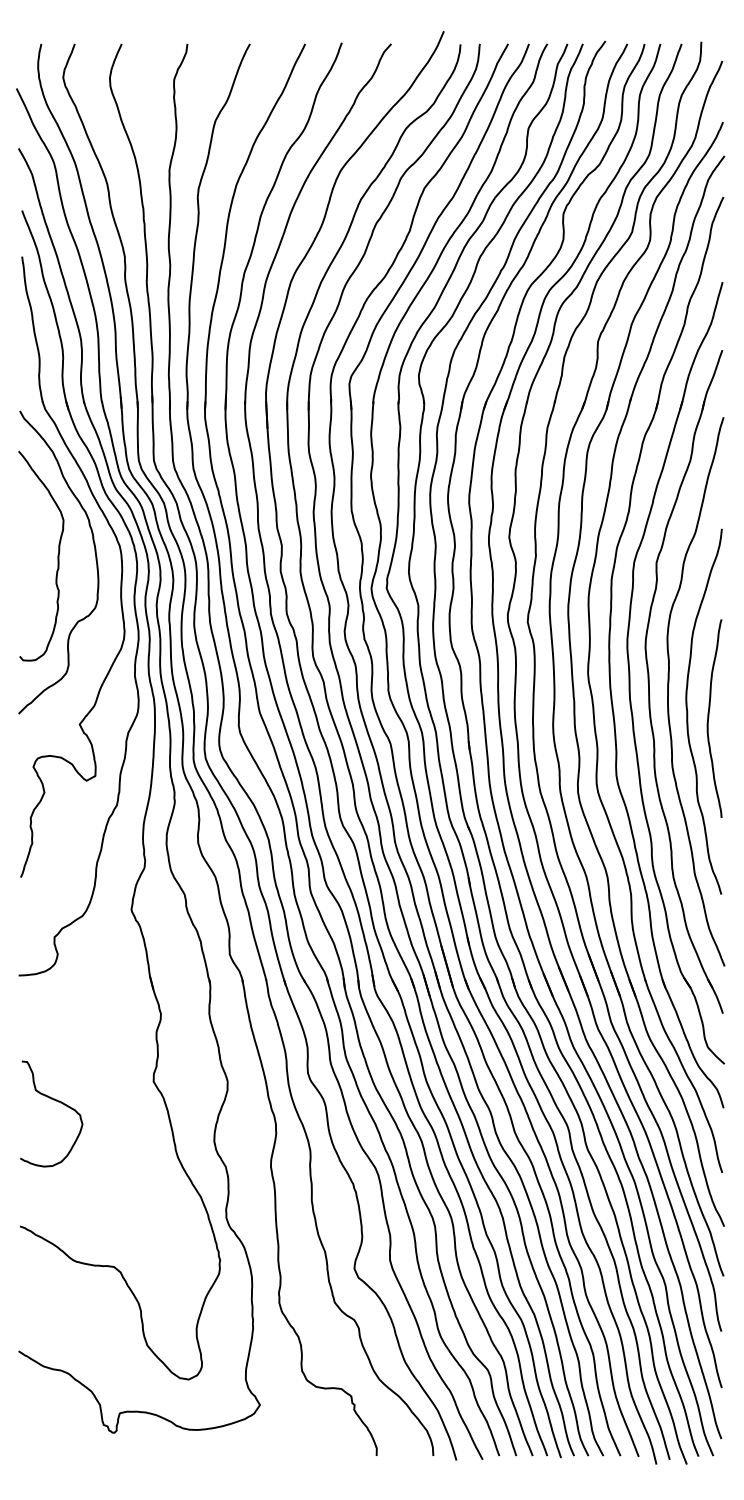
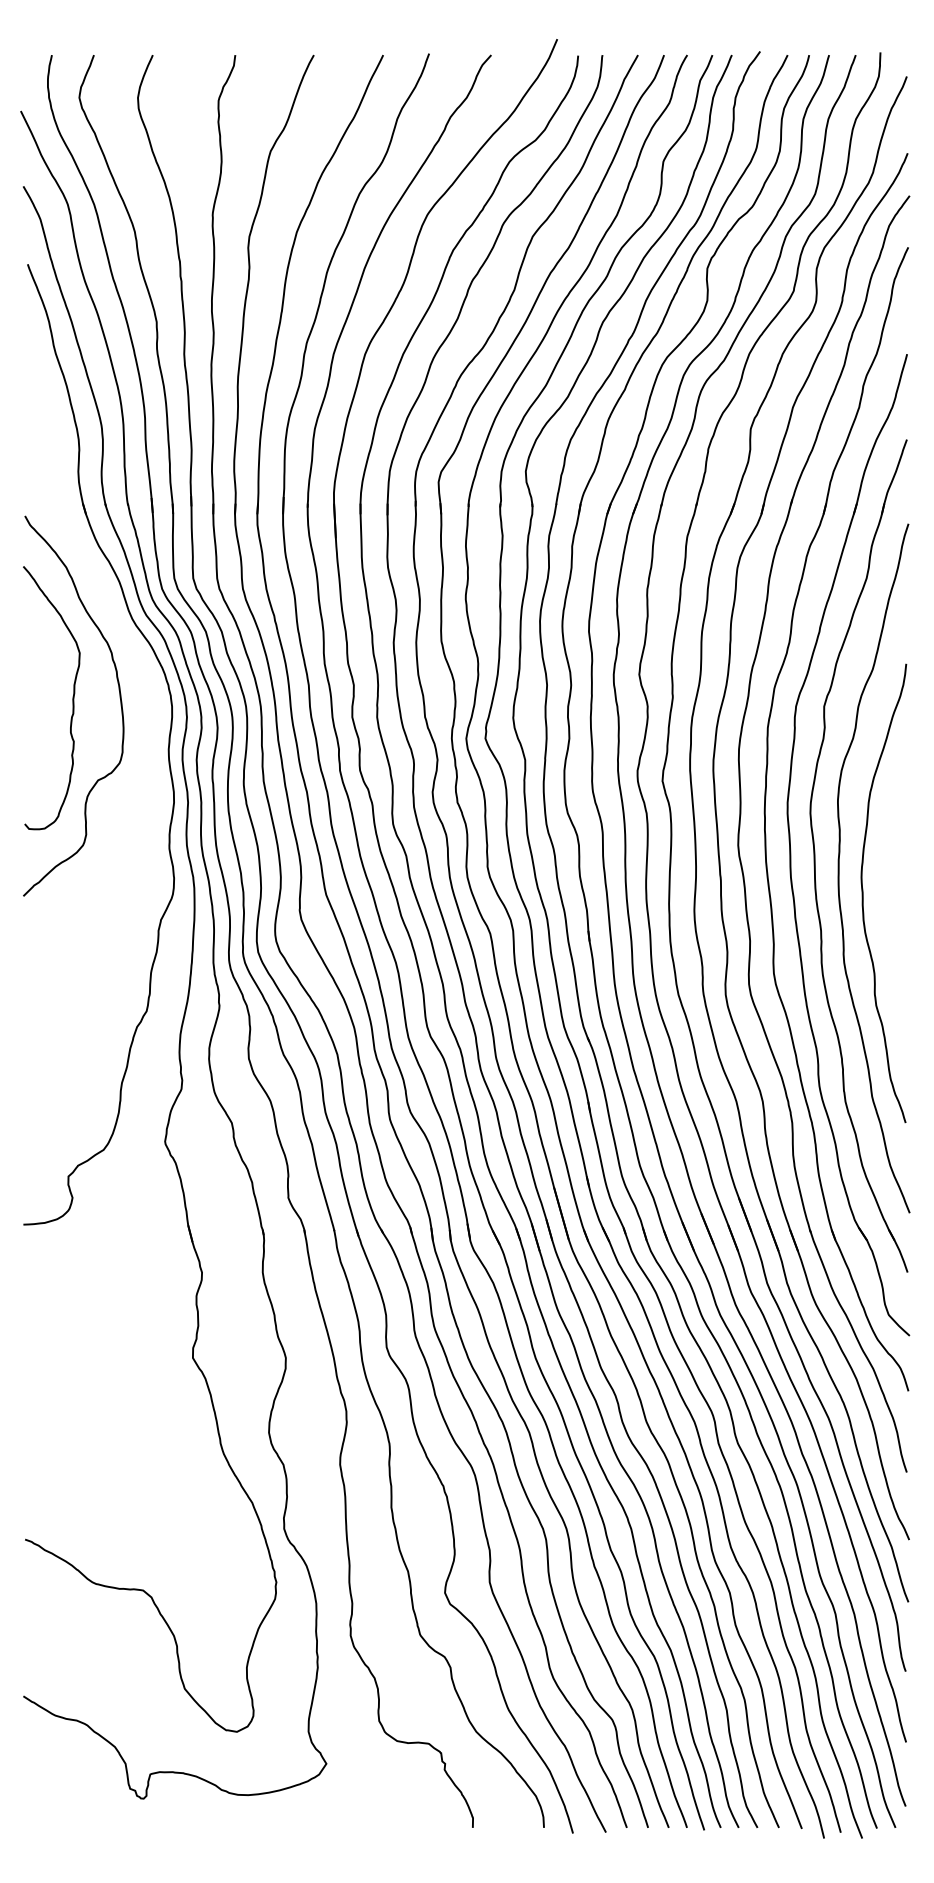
part: (120, 559) -> (151, 702), removed
curve: (709, 717) -> (890, 900), removed
curve: (56, 1101) -> (70, 1382), removed

